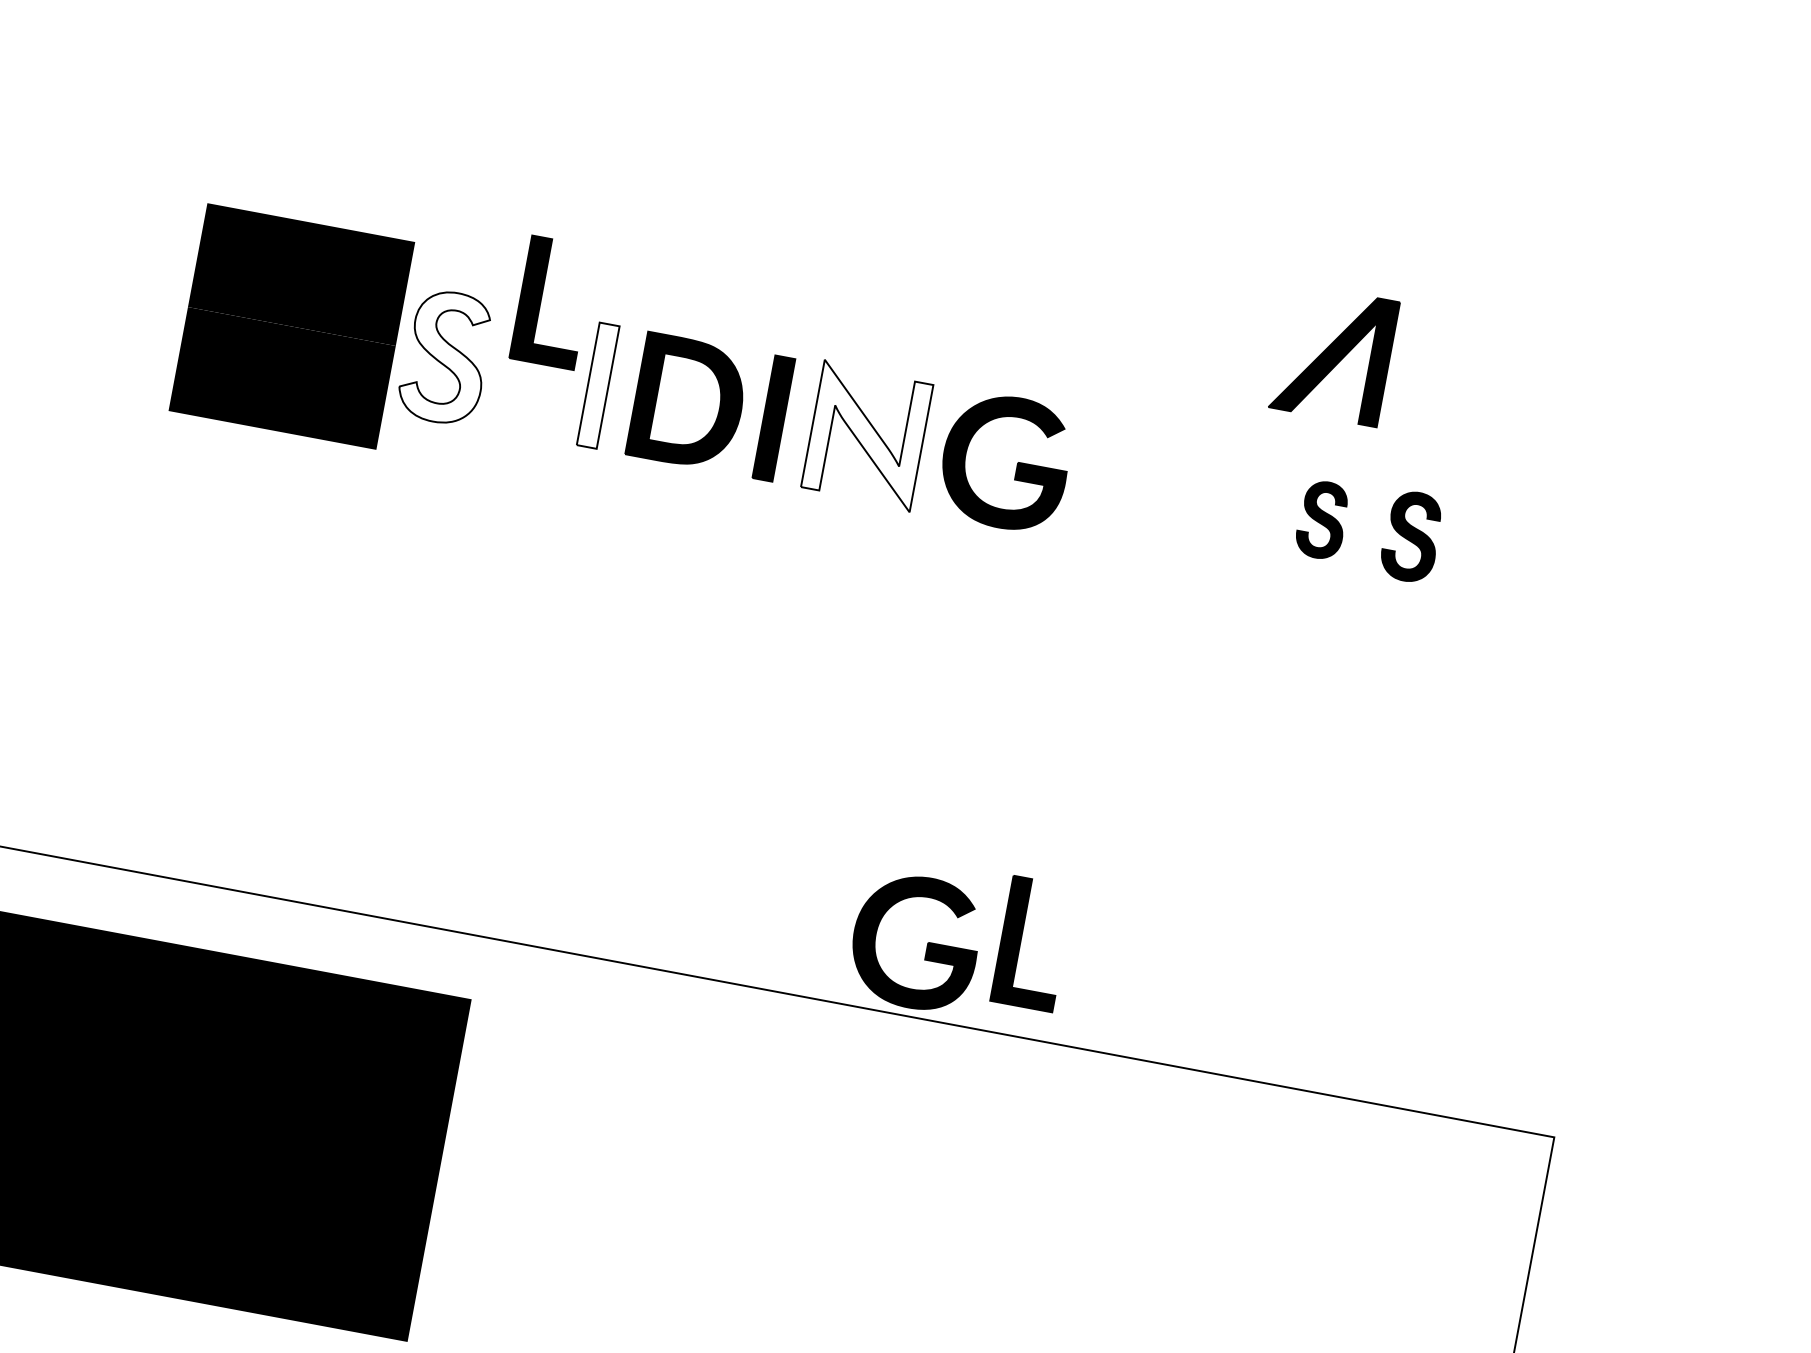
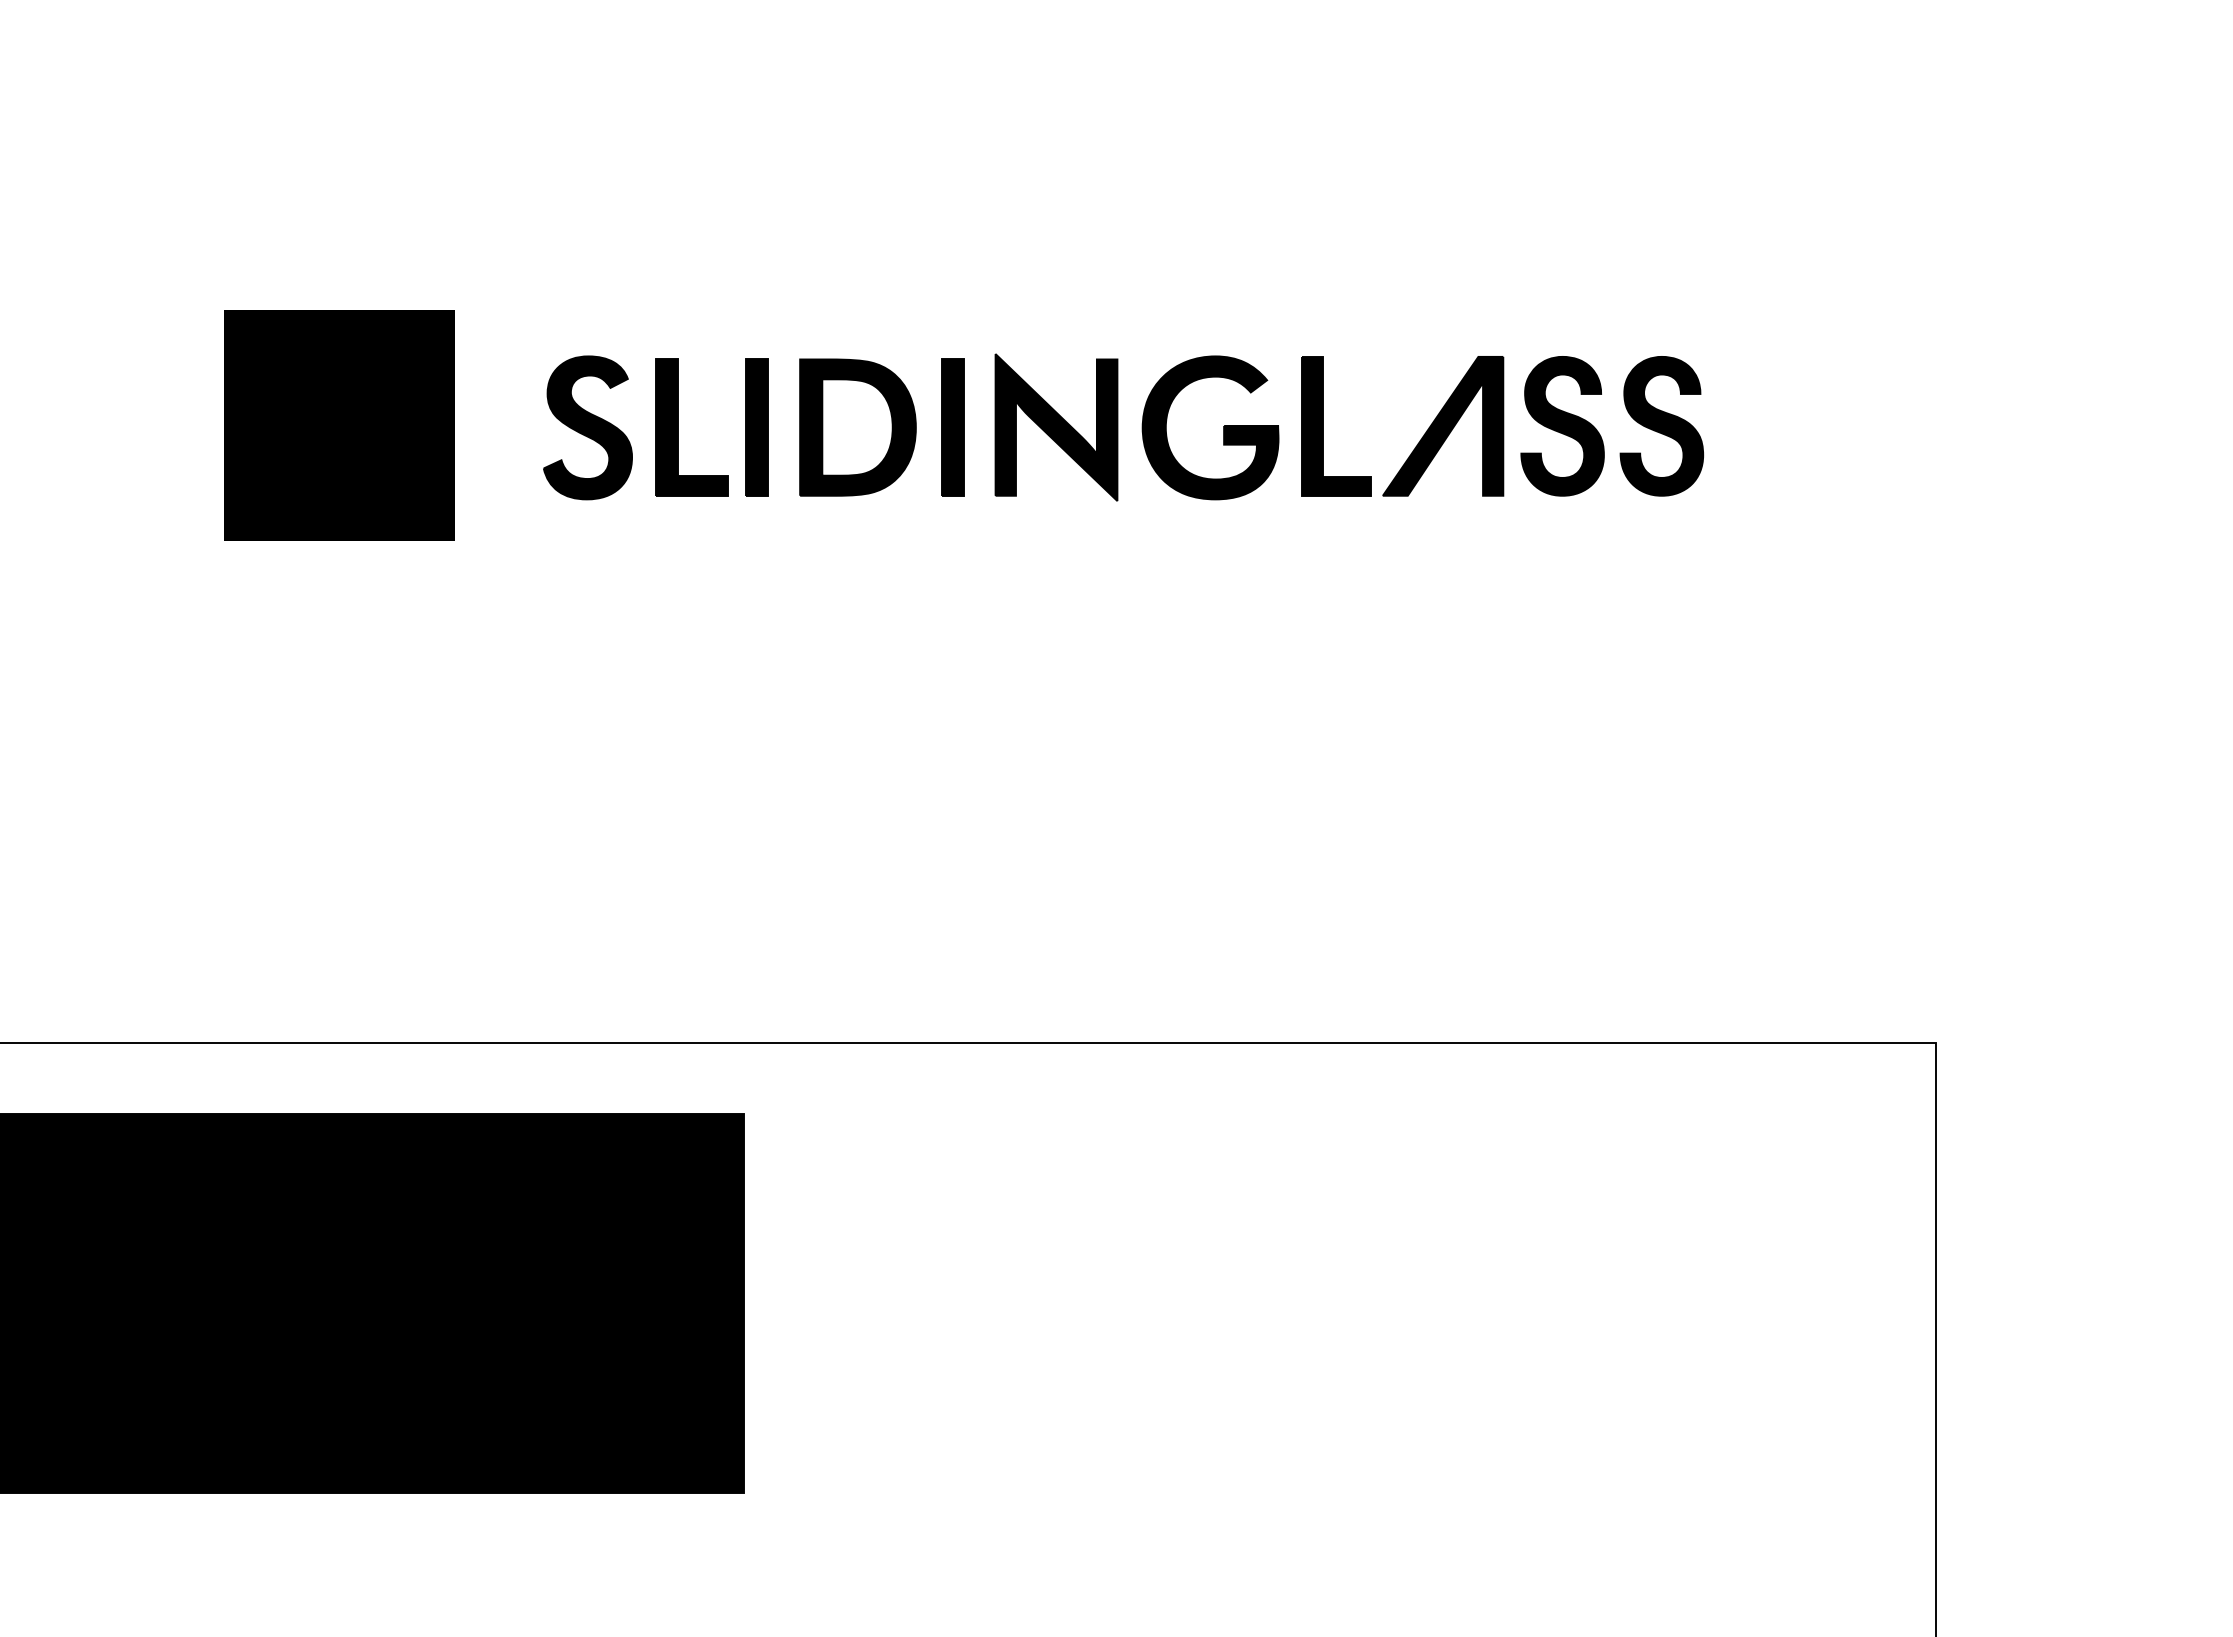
part: (540, 300) -> (678, 427), moved
part: (292, 326) -> (339, 425), moved
part: (1334, 355) -> (1443, 426), moved
fill: (445, 357) -> (587, 427), added
fill: (598, 385) -> (757, 427), added
fill: (867, 435) -> (1056, 427), added
part: (1322, 520) -> (1562, 426), size x1.67
part: (1411, 536) -> (1661, 426), size x1.43
part: (1020, 942) -> (1323, 426), moved
part: (927, 944) -> (1223, 961), removed

